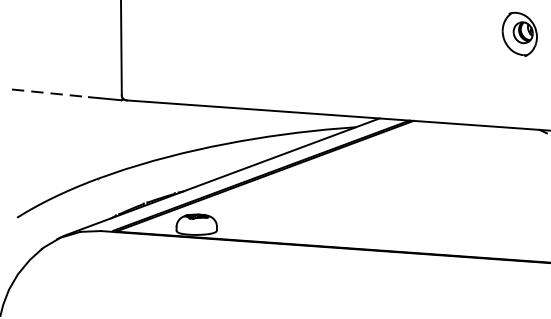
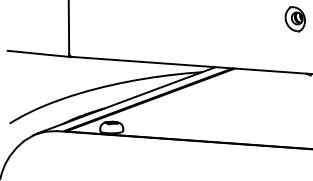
line: (50, 92) -> (28, 52), dashed -> solid

